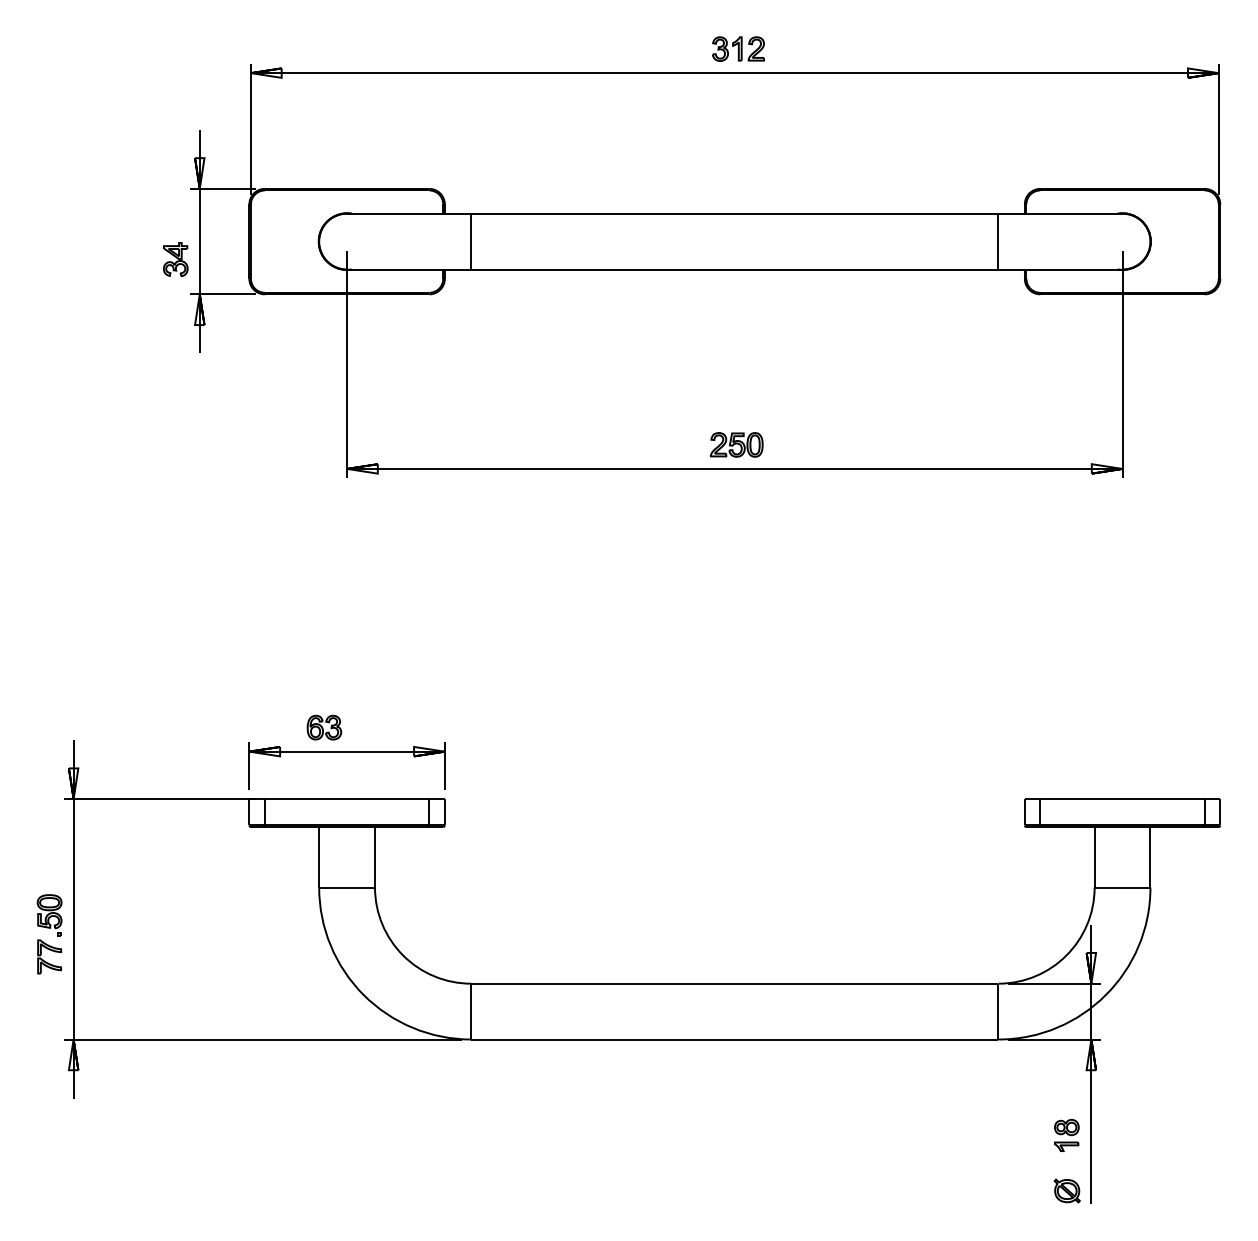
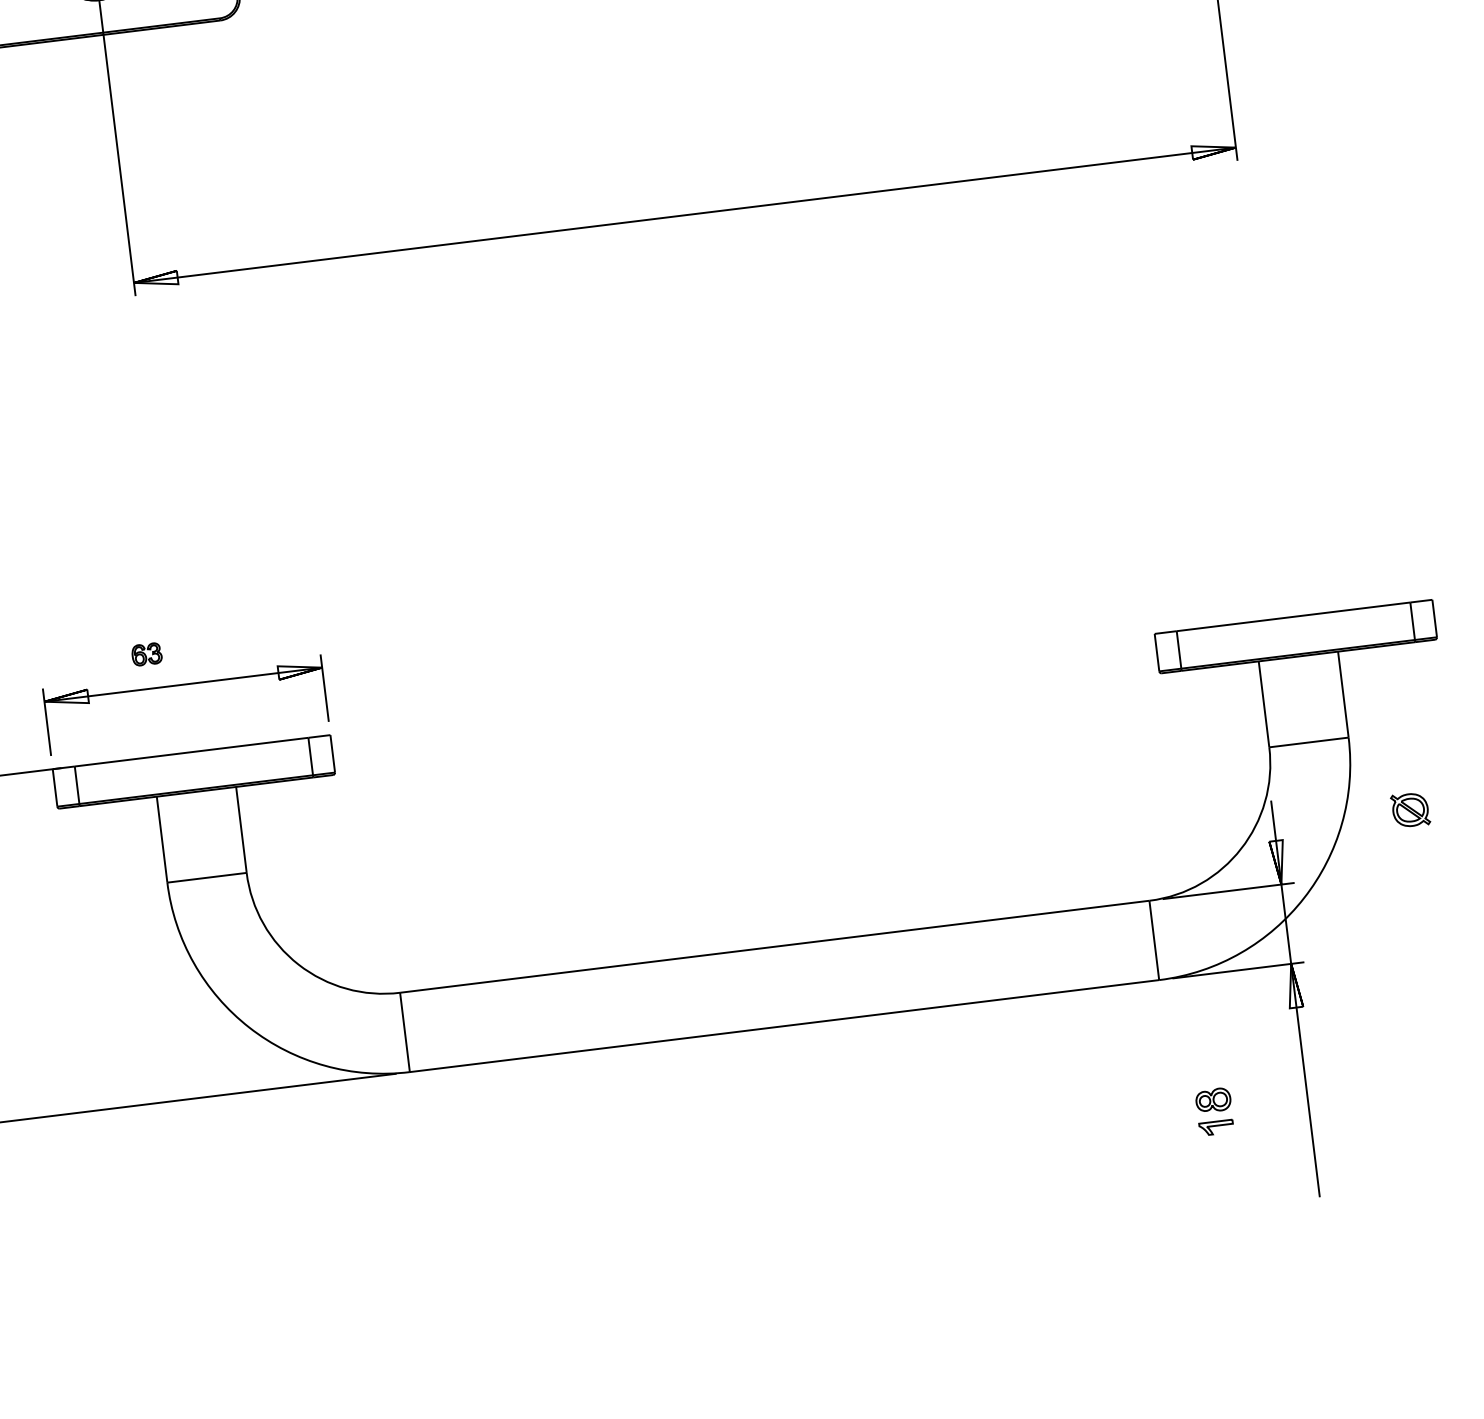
part: (736, 444) -> (683, 180), removed
part: (324, 727) -> (146, 654), size x0.6
part: (1066, 1135) -> (1214, 1111), moved
part: (1066, 1190) -> (1409, 809), moved

